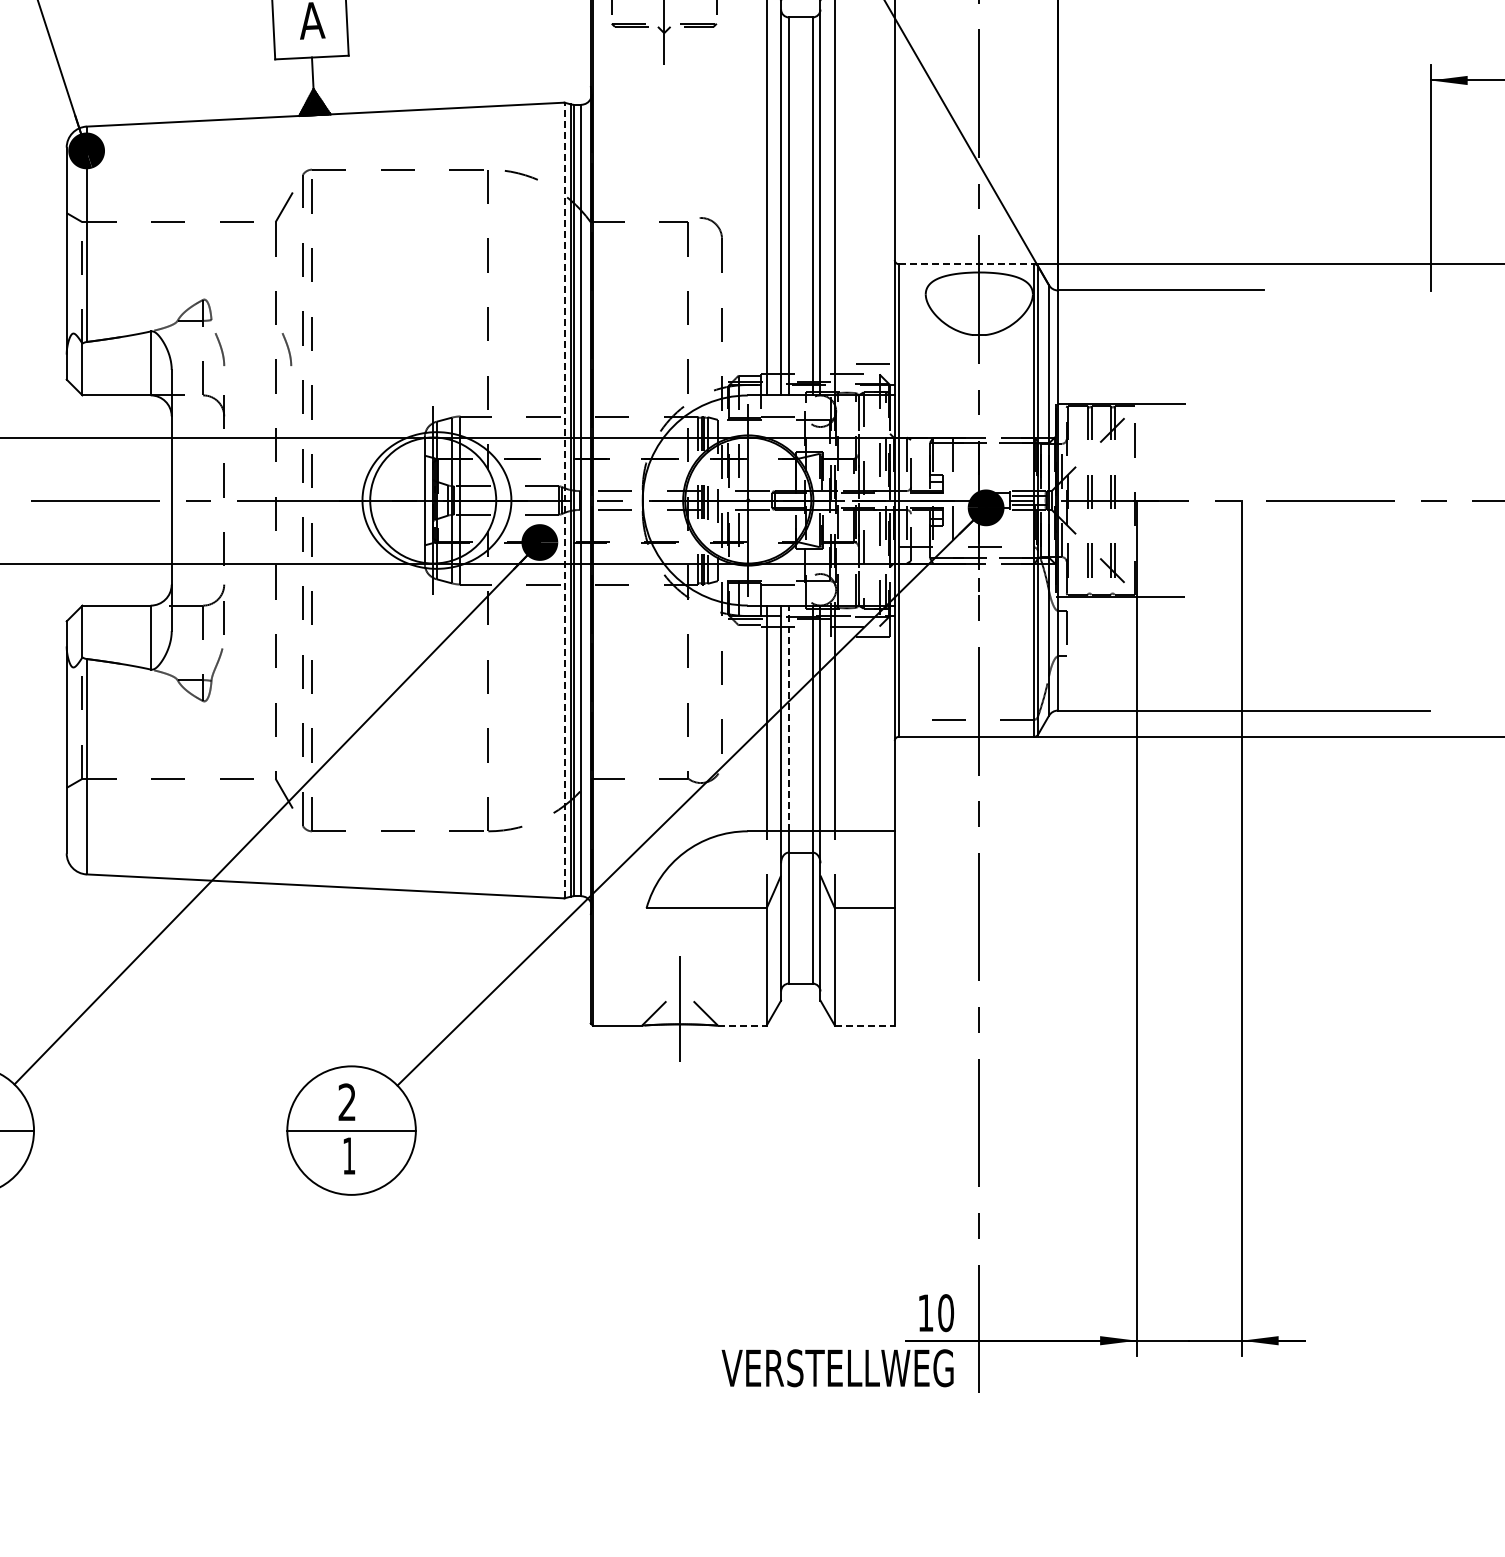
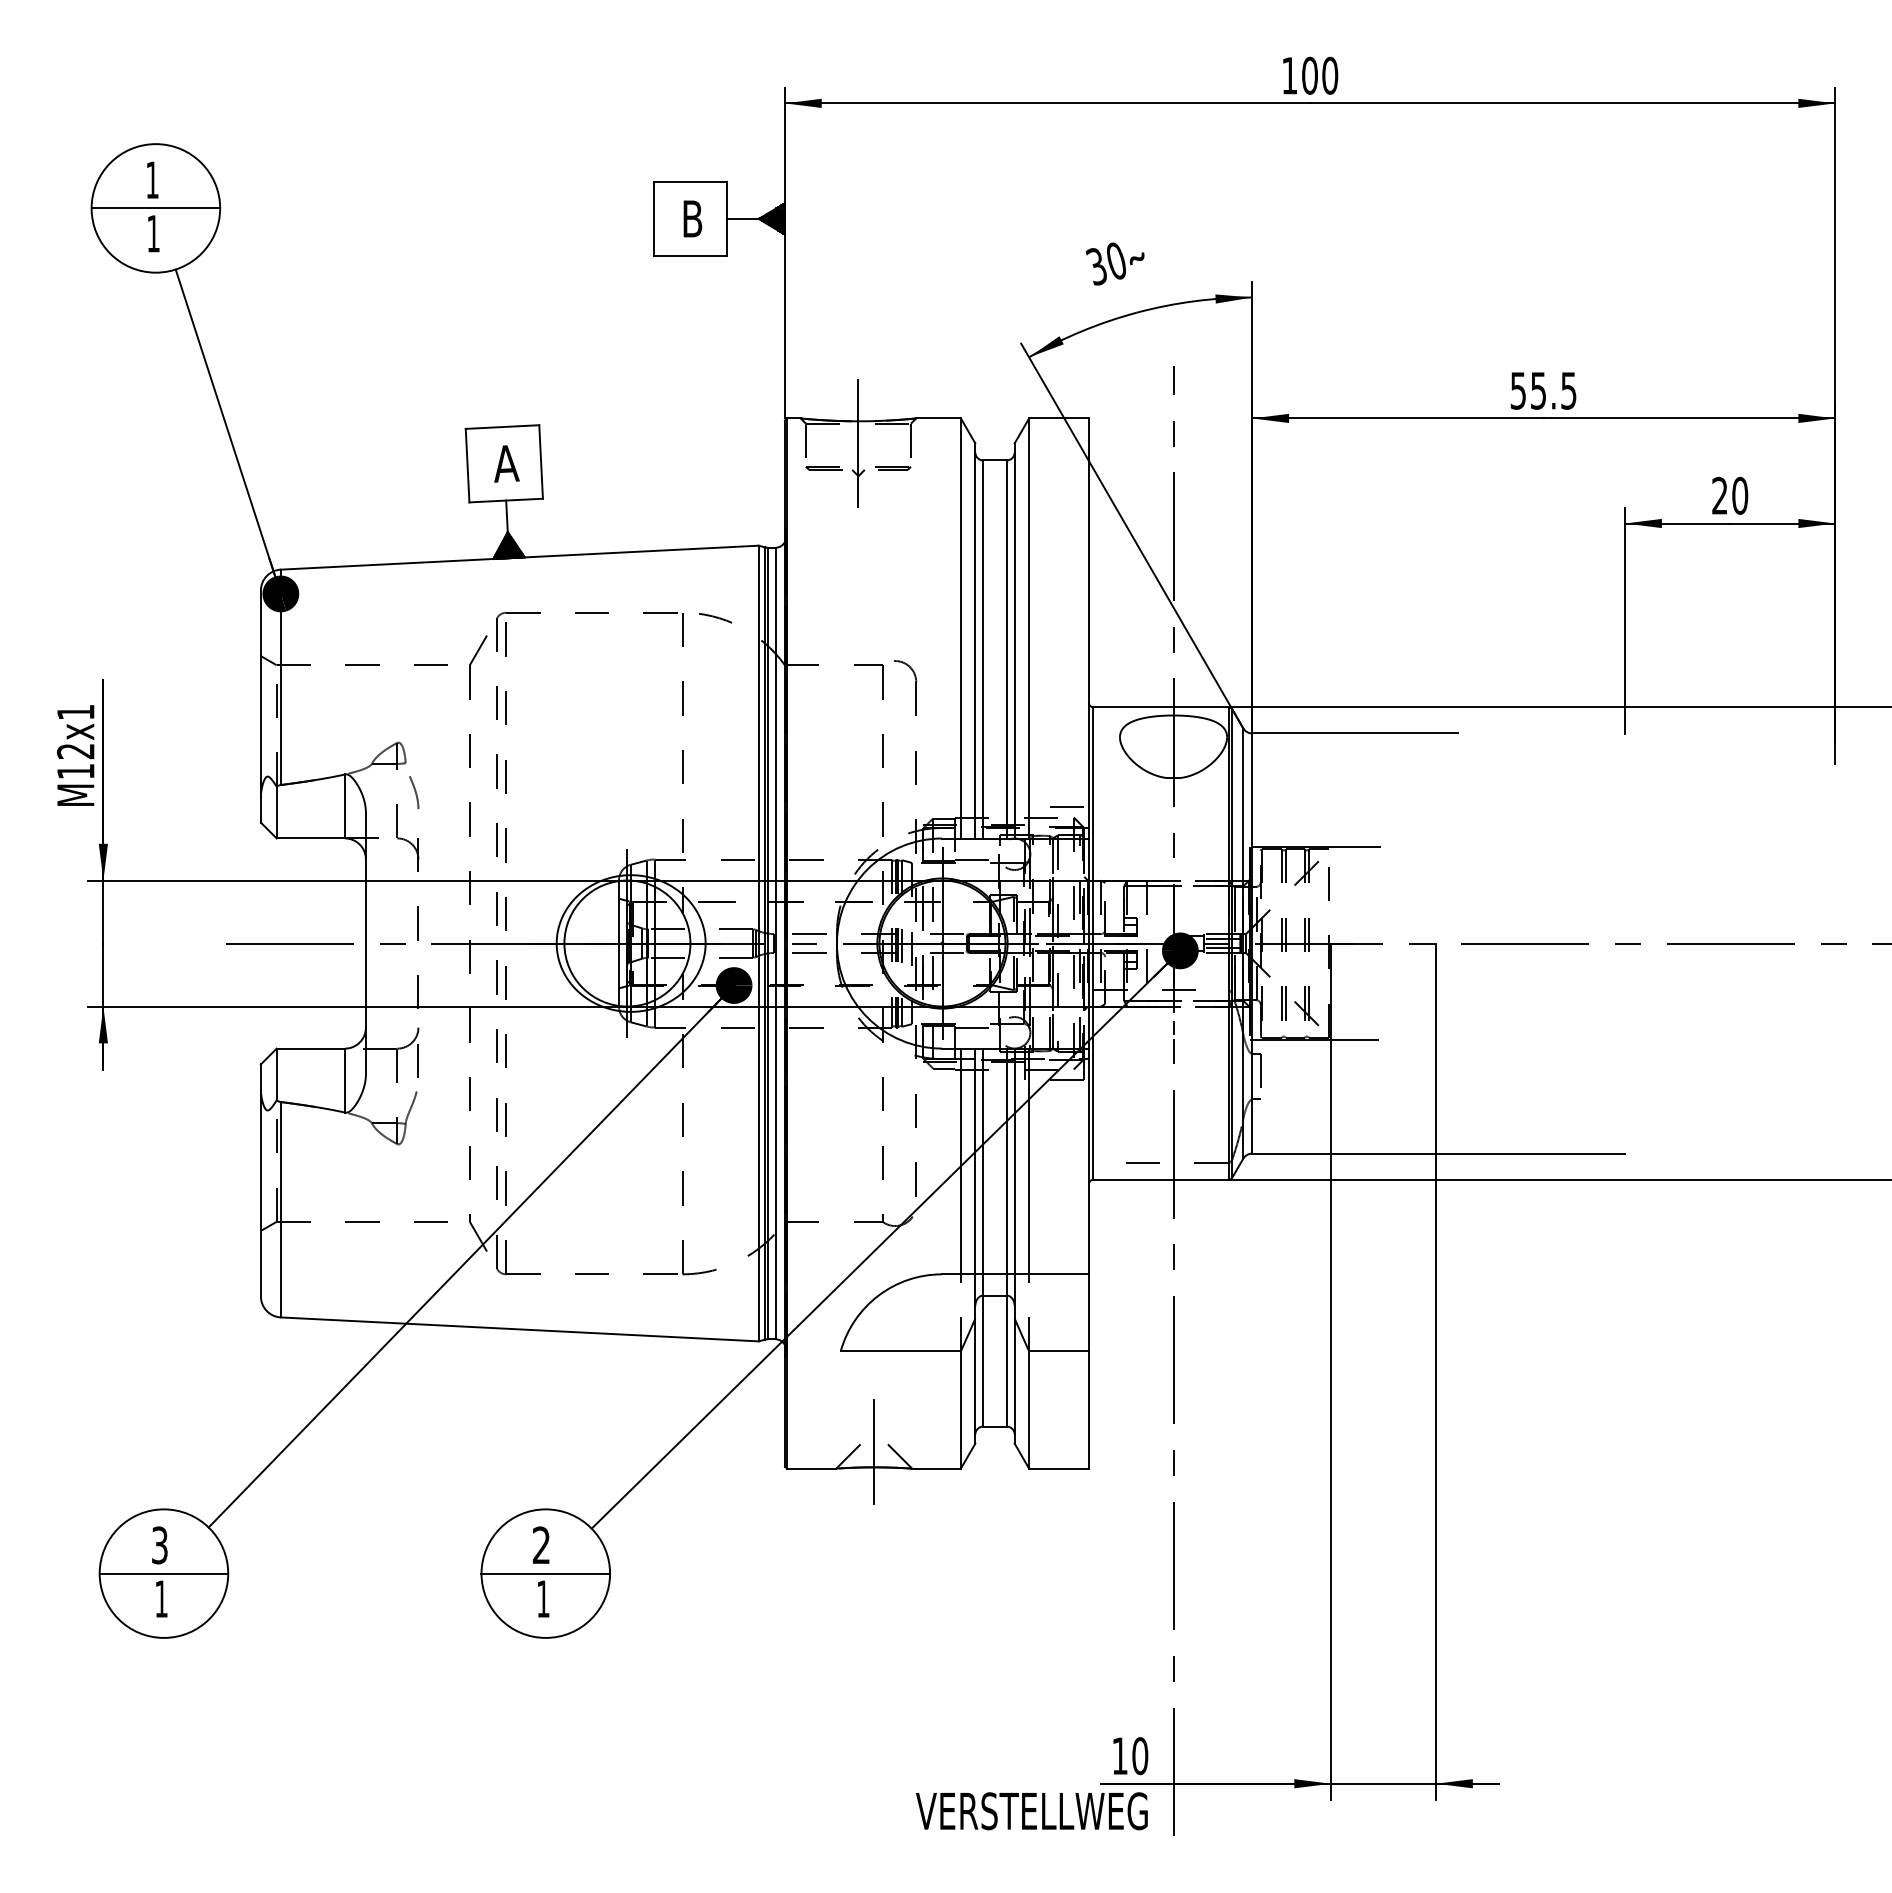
line: (966, 264) -> (1160, 707), dashed -> solid
curve: (287, 348) -> (481, 791), removed
line: (564, 500) -> (758, 943), dashed -> solid
line: (789, 718) -> (983, 1161), dashed -> solid
line: (743, 1025) -> (937, 1468), dashed -> solid
line: (865, 1025) -> (1059, 1468), dashed -> solid

